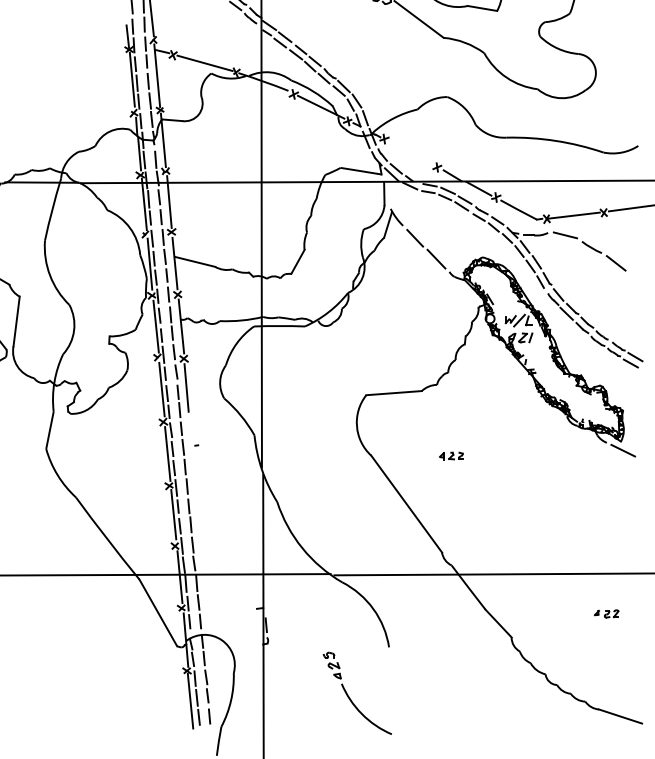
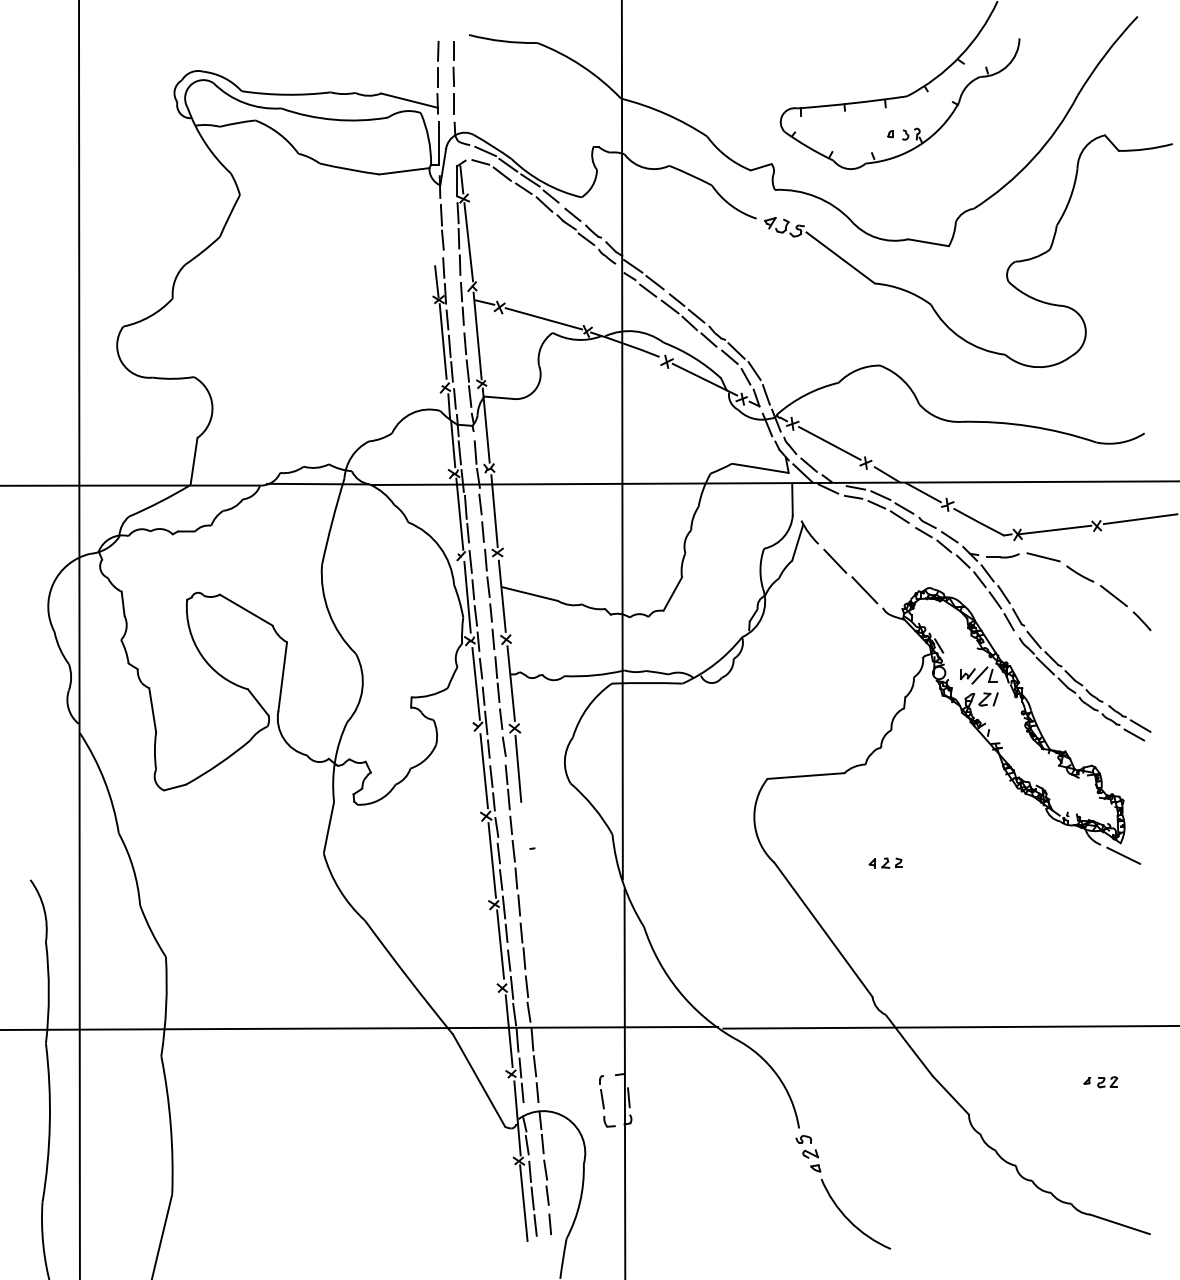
line: (411, 153) -> (829, 443), added
line: (636, 281) -> (1141, 621), added
part: (250, 627) -> (607, 1101), added
part: (351, 699) -> (834, 1200), moved

